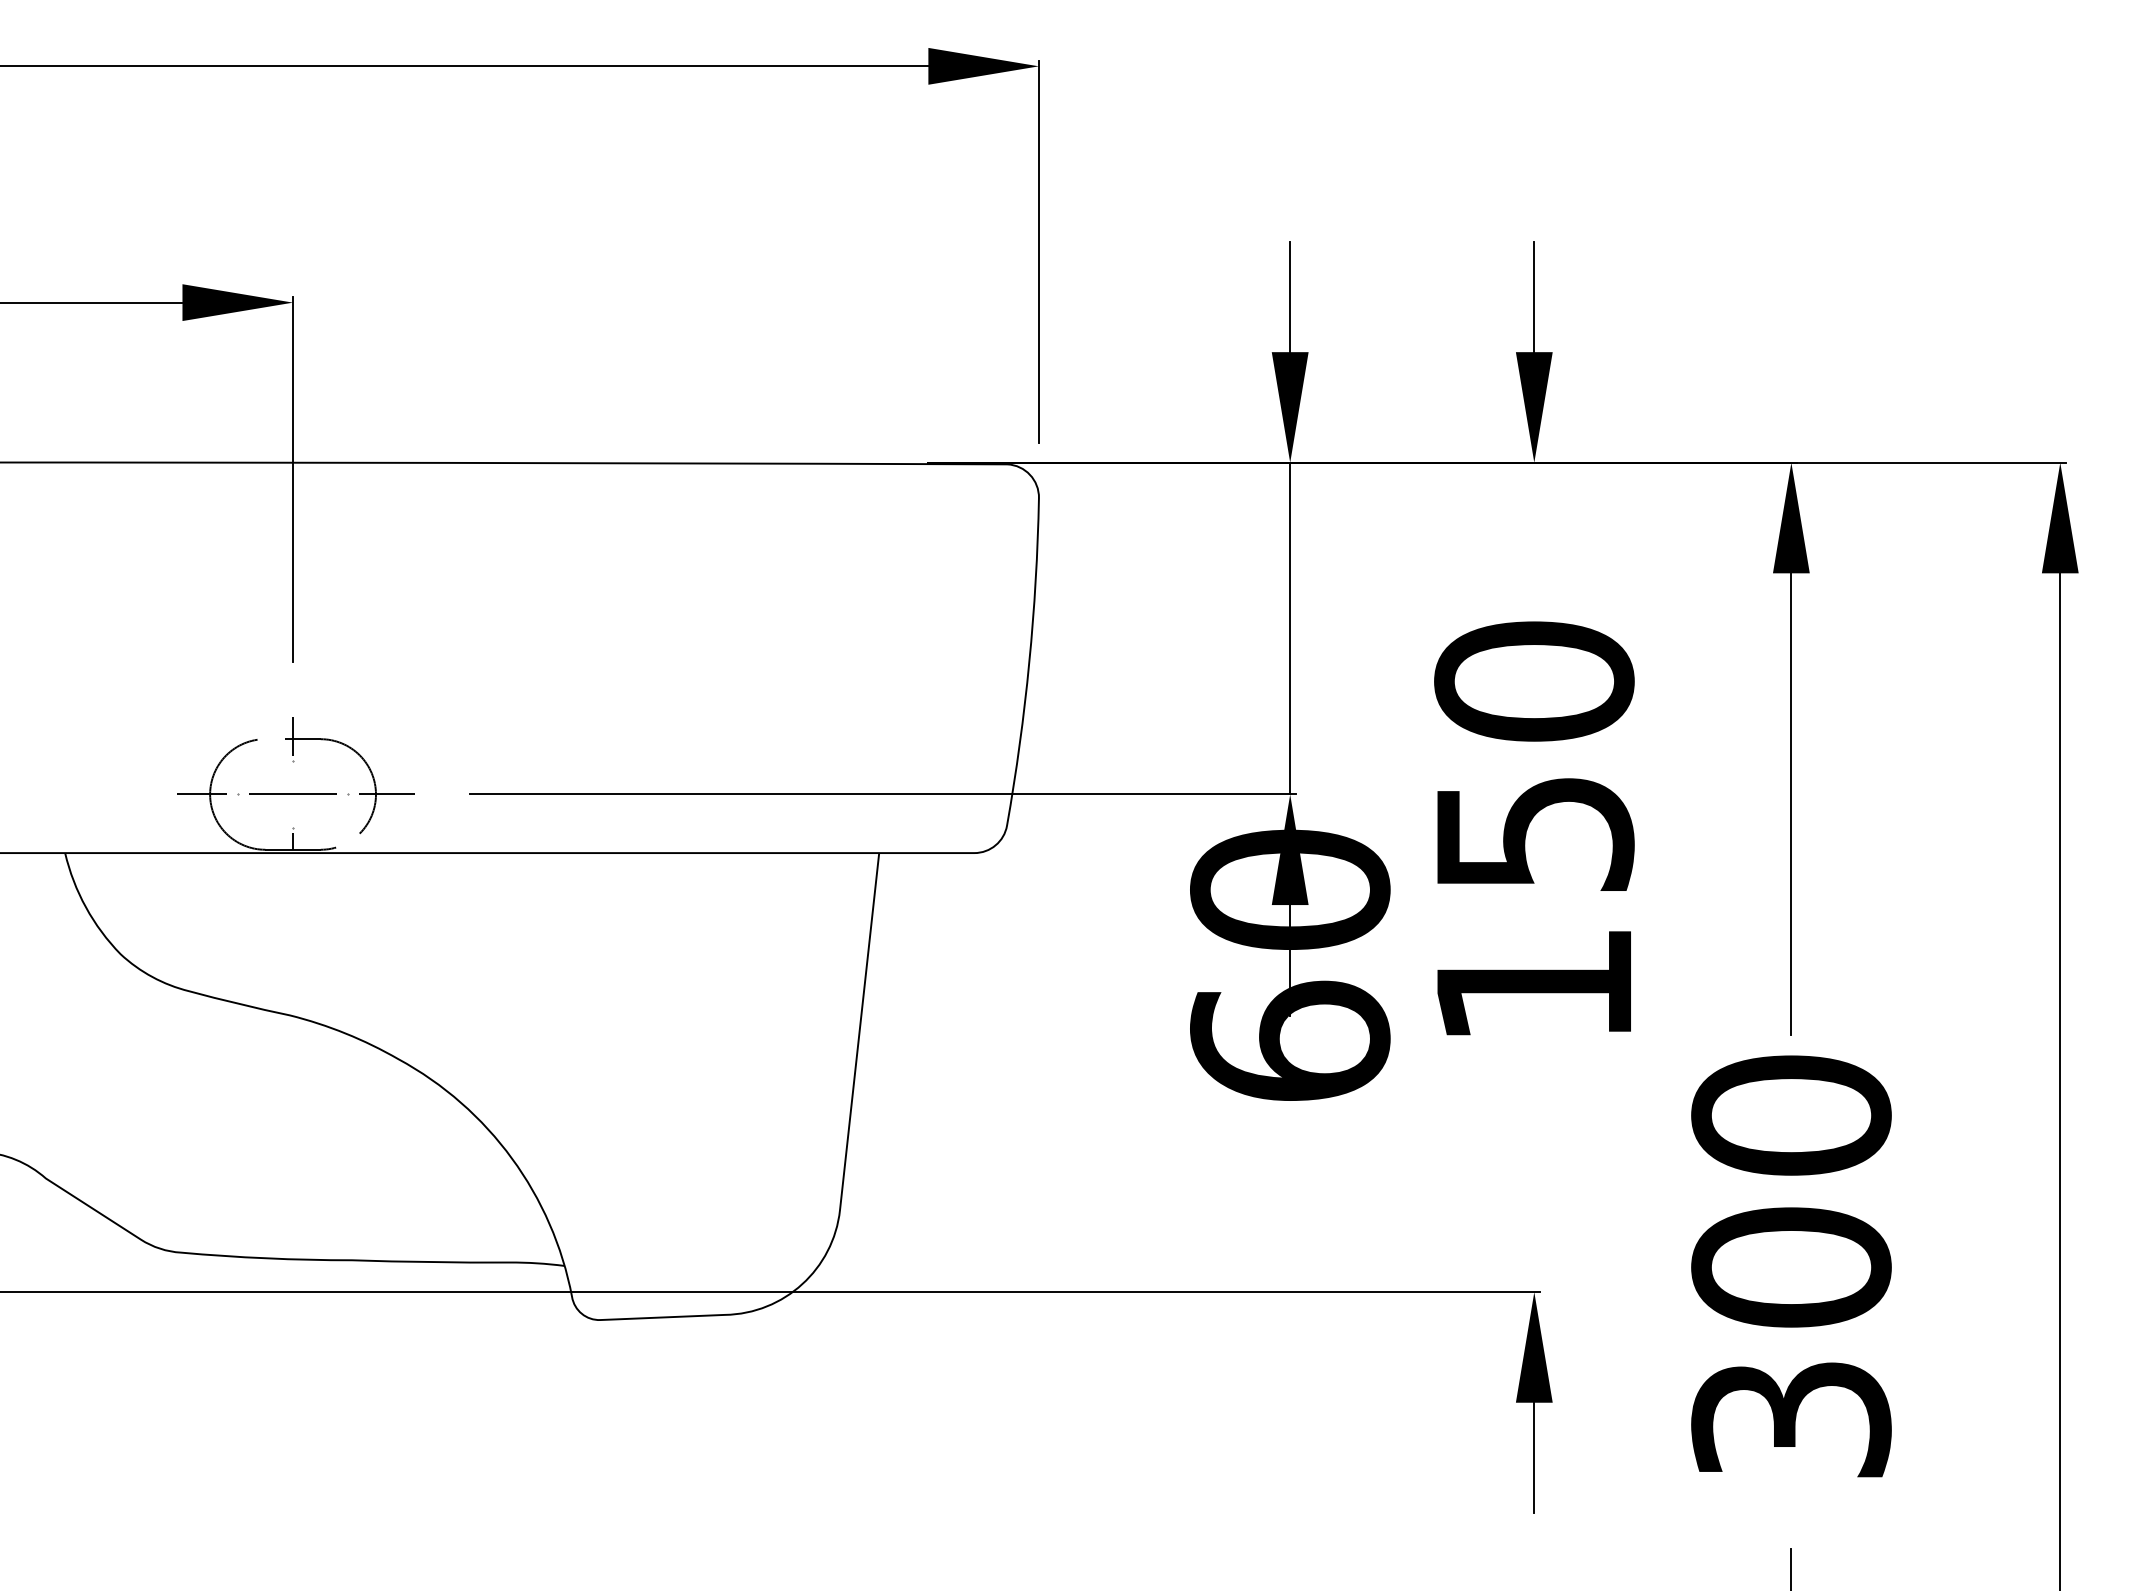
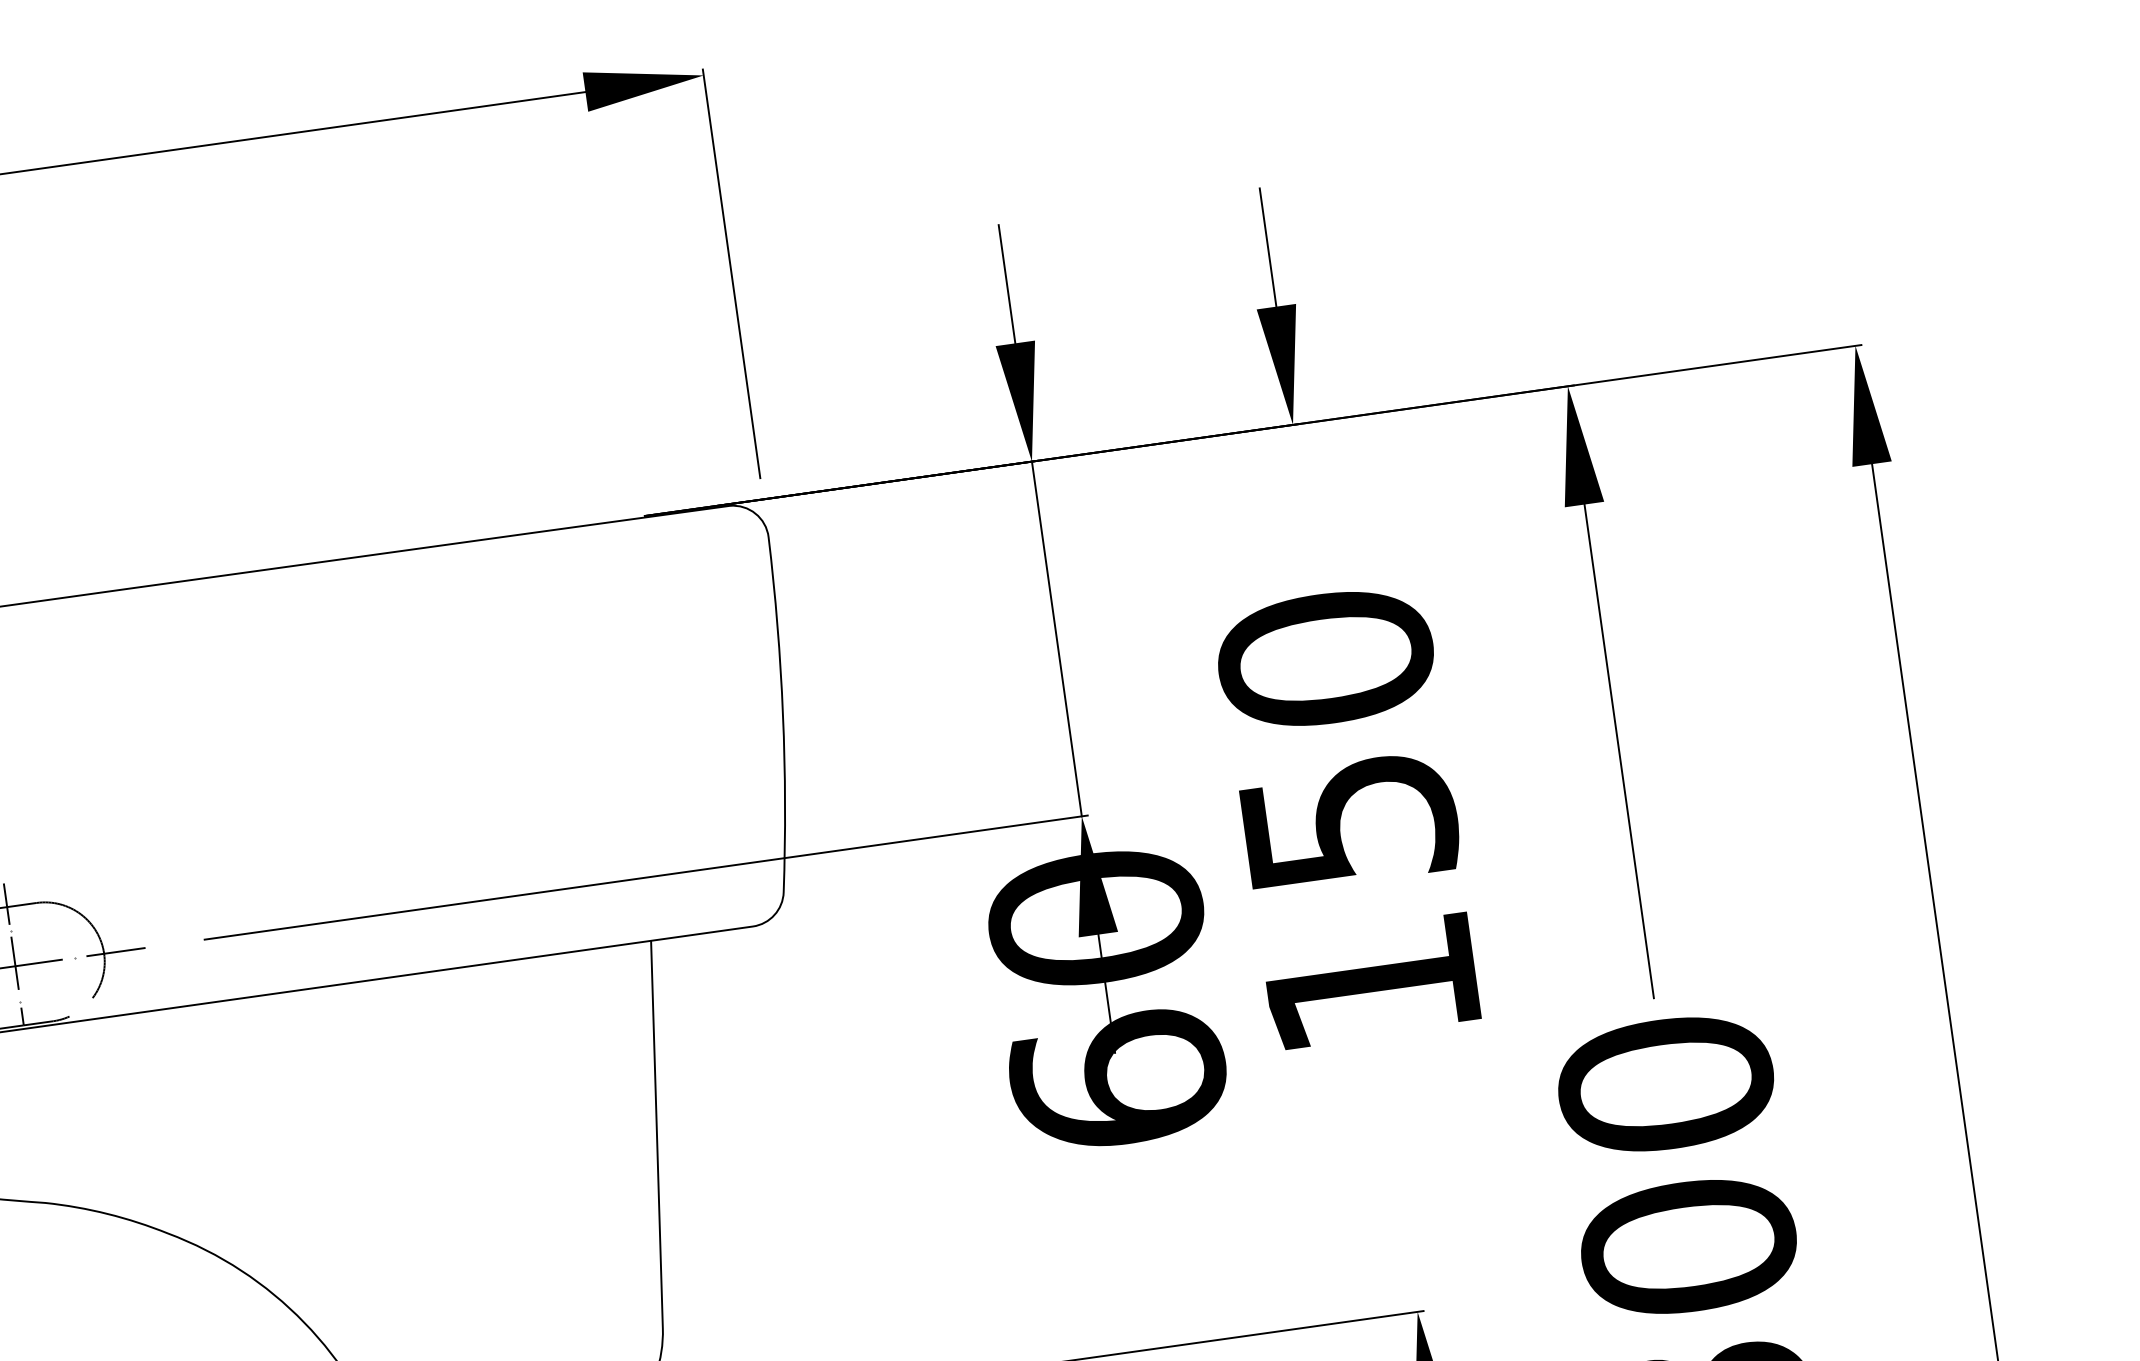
line: (293, 791) -> (15, 962), added

